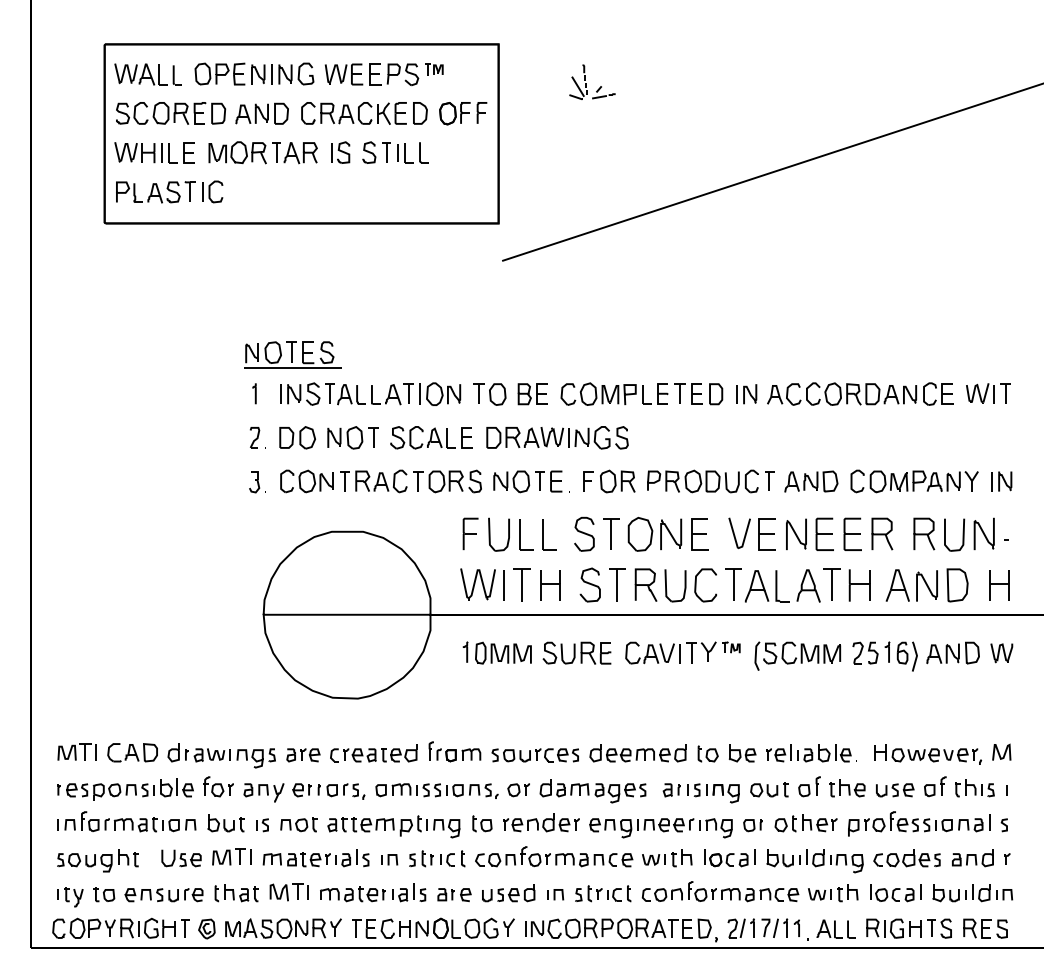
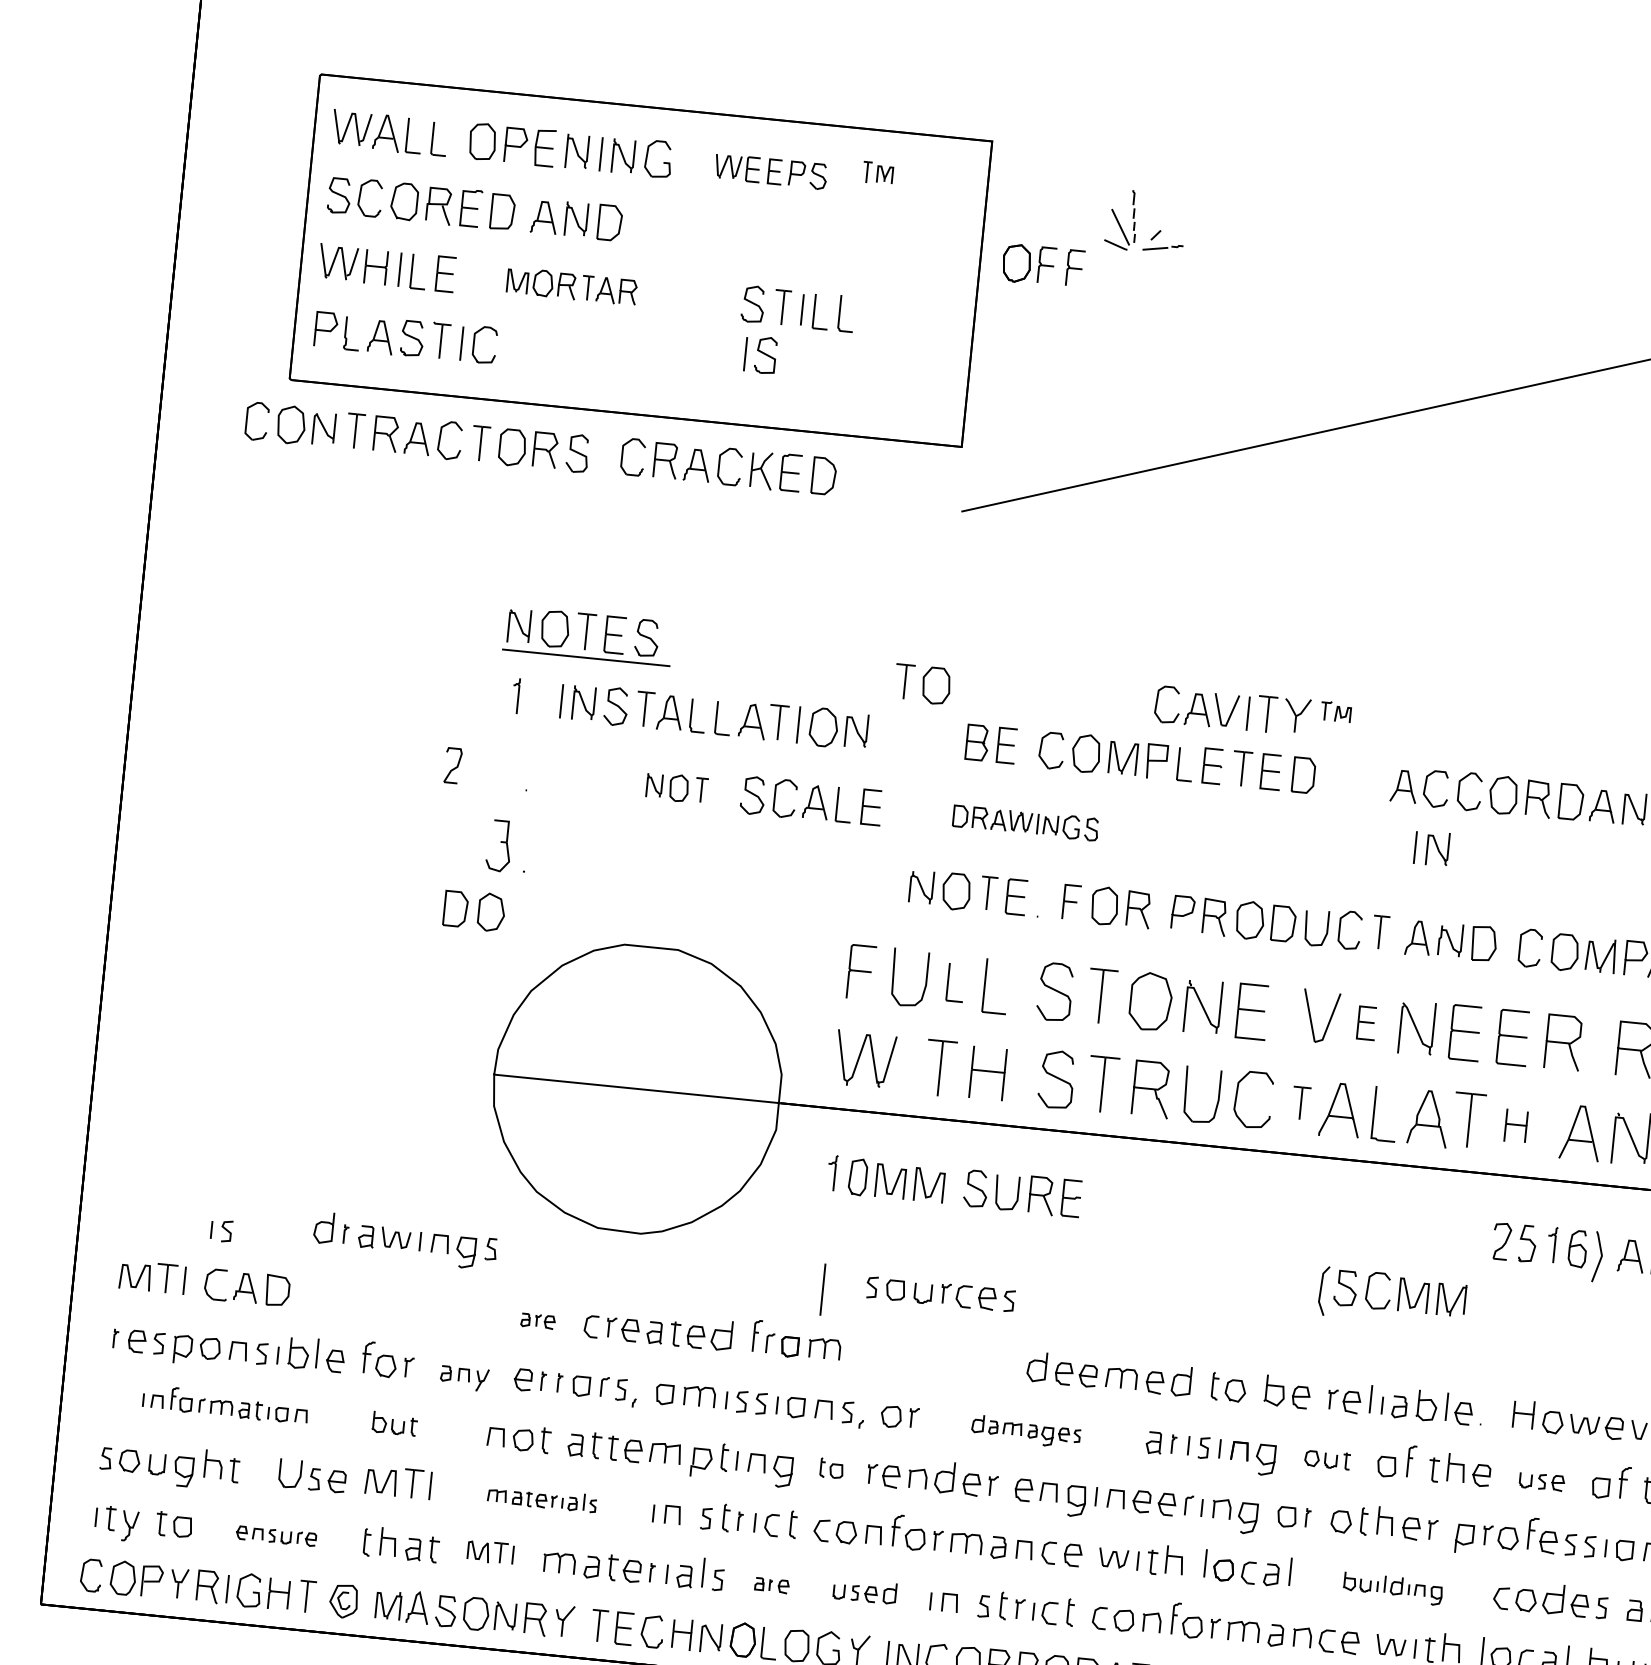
part: (371, 74) -> (770, 171), size x0.7
part: (364, 113) -> (728, 466), moved
part: (463, 113) -> (1043, 265), moved
part: (262, 152) -> (570, 285), size x0.7
part: (340, 152) -> (760, 354), moved
part: (489, 394) -> (922, 684), moved
part: (746, 394) -> (1431, 848), moved
part: (254, 437) -> (452, 764), moved
part: (297, 437) -> (474, 910), moved
part: (352, 437) -> (675, 787), size x0.7
part: (557, 437) -> (1025, 822), size x0.6
part: (380, 481) -> (416, 437), moved
part: (257, 482) -> (506, 847), size x1.4
part: (526, 534) -> (956, 982), size x0.7
part: (766, 534) -> (1365, 1023), size x0.6
part: (733, 584) -> (1301, 1102), size x0.6
line: (503, 585) -> (822, 1289), moved
part: (859, 585) -> (1515, 1126), size x0.6
part: (682, 652) -> (1252, 712), moved
part: (797, 655) -> (1391, 1296), moved
part: (221, 755) -> (404, 1241), moved
part: (303, 755) -> (538, 1321), size x0.6
part: (534, 755) -> (938, 1294), moved
part: (769, 789) -> (1327, 1458), size x0.7
part: (895, 790) -> (1542, 1482), size x0.7
part: (592, 791) -> (1025, 1432), size x0.6
part: (263, 792) -> (463, 1377), size x0.7
part: (126, 821) -> (224, 1403), size x0.7
part: (225, 823) -> (393, 1424), size x0.7
part: (482, 823) -> (832, 1468), size x0.7
part: (262, 825) -> (221, 1231), moved
part: (315, 858) -> (541, 1499), size x0.6
part: (814, 861) -> (1392, 1589), size x0.6
part: (288, 892) -> (489, 1552), size x0.7
part: (508, 893) -> (864, 1591), size x0.7
part: (163, 895) -> (275, 1536), size x0.6
part: (454, 895) -> (772, 1586), size x0.6

